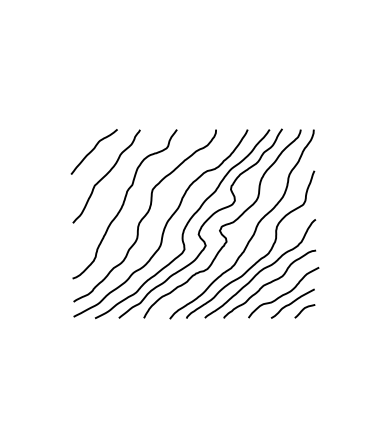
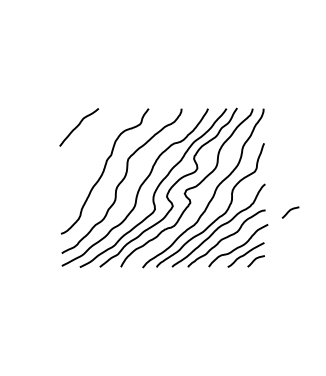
curve: (106, 175) -> (89, 147), removed
curve: (344, 252) -> (289, 211), added

